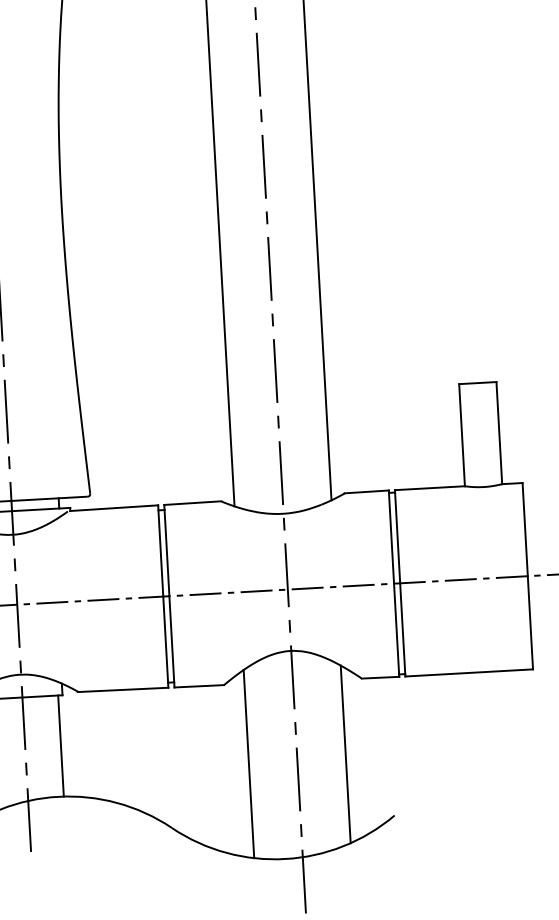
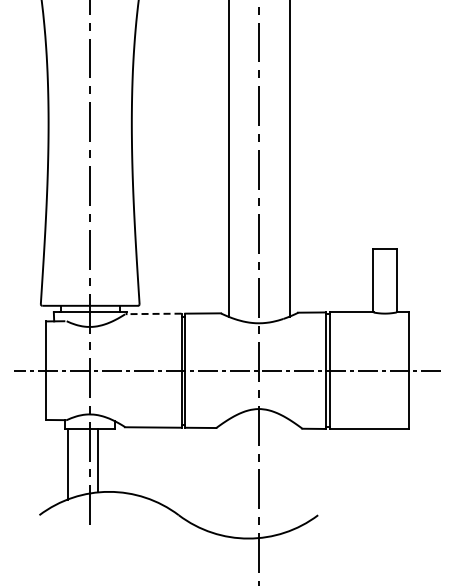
line: (114, 507) -> (154, 313), solid -> dashed
line: (60, 744) -> (97, 459), moved
line: (345, 752) -> (289, 474), removed
line: (249, 763) -> (229, 477), removed

